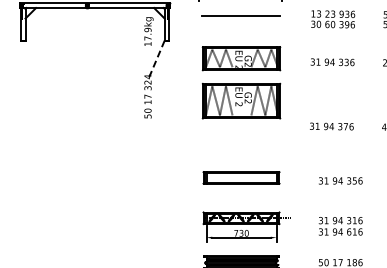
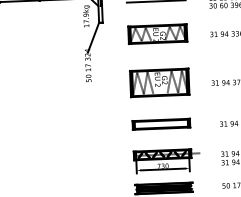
line: (156, 60) -> (93, 38), dashed -> solid
part: (241, 100) -> (159, 82), moved

